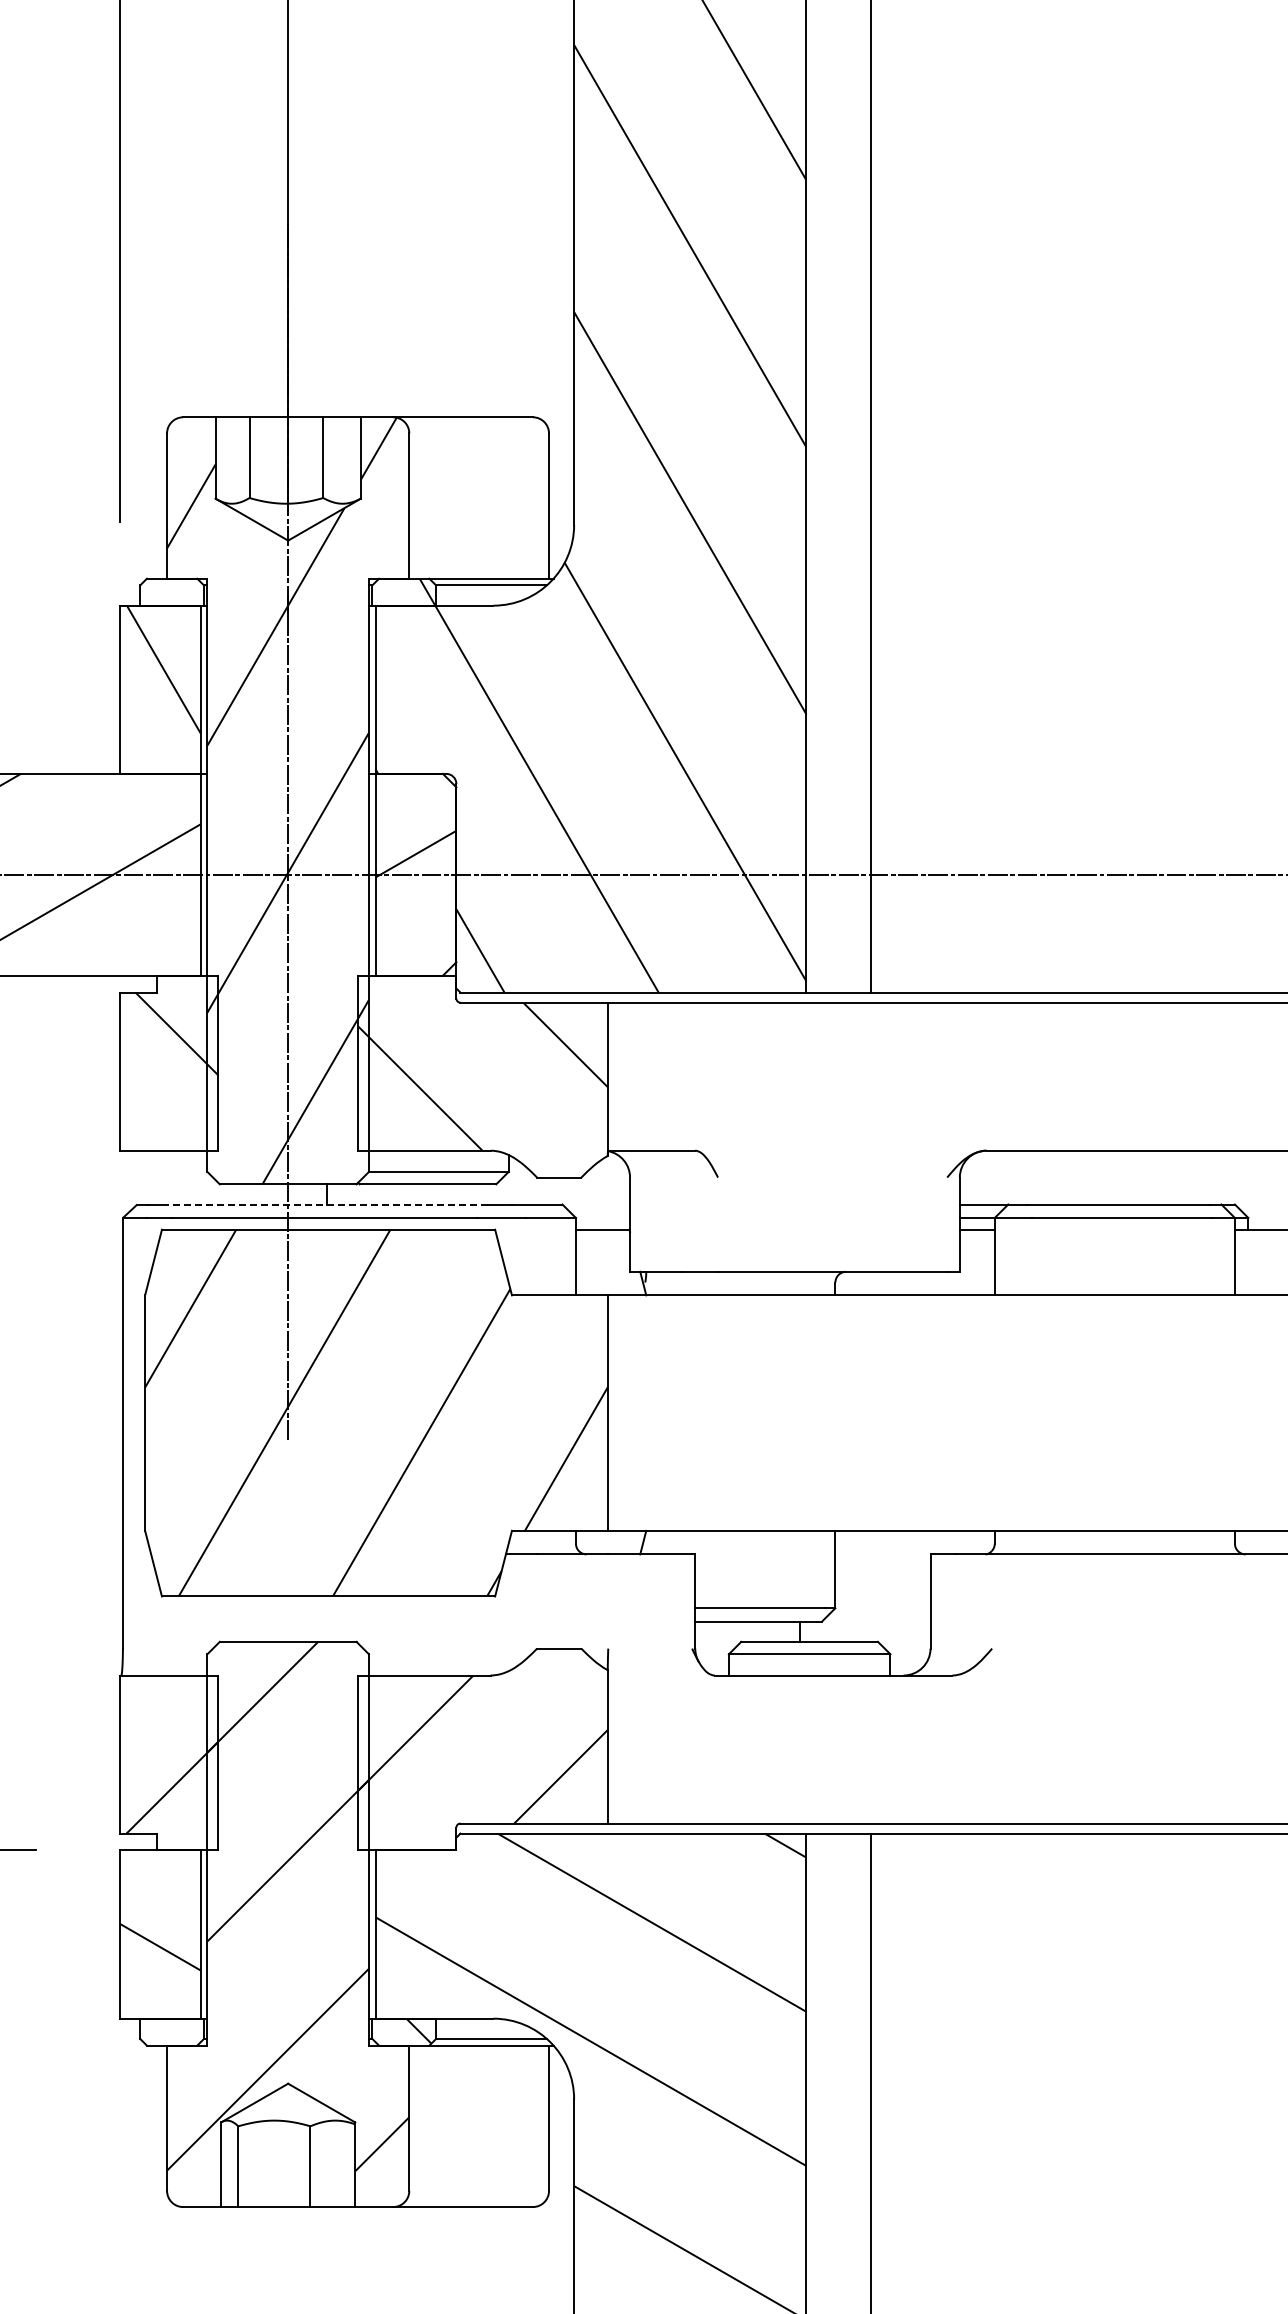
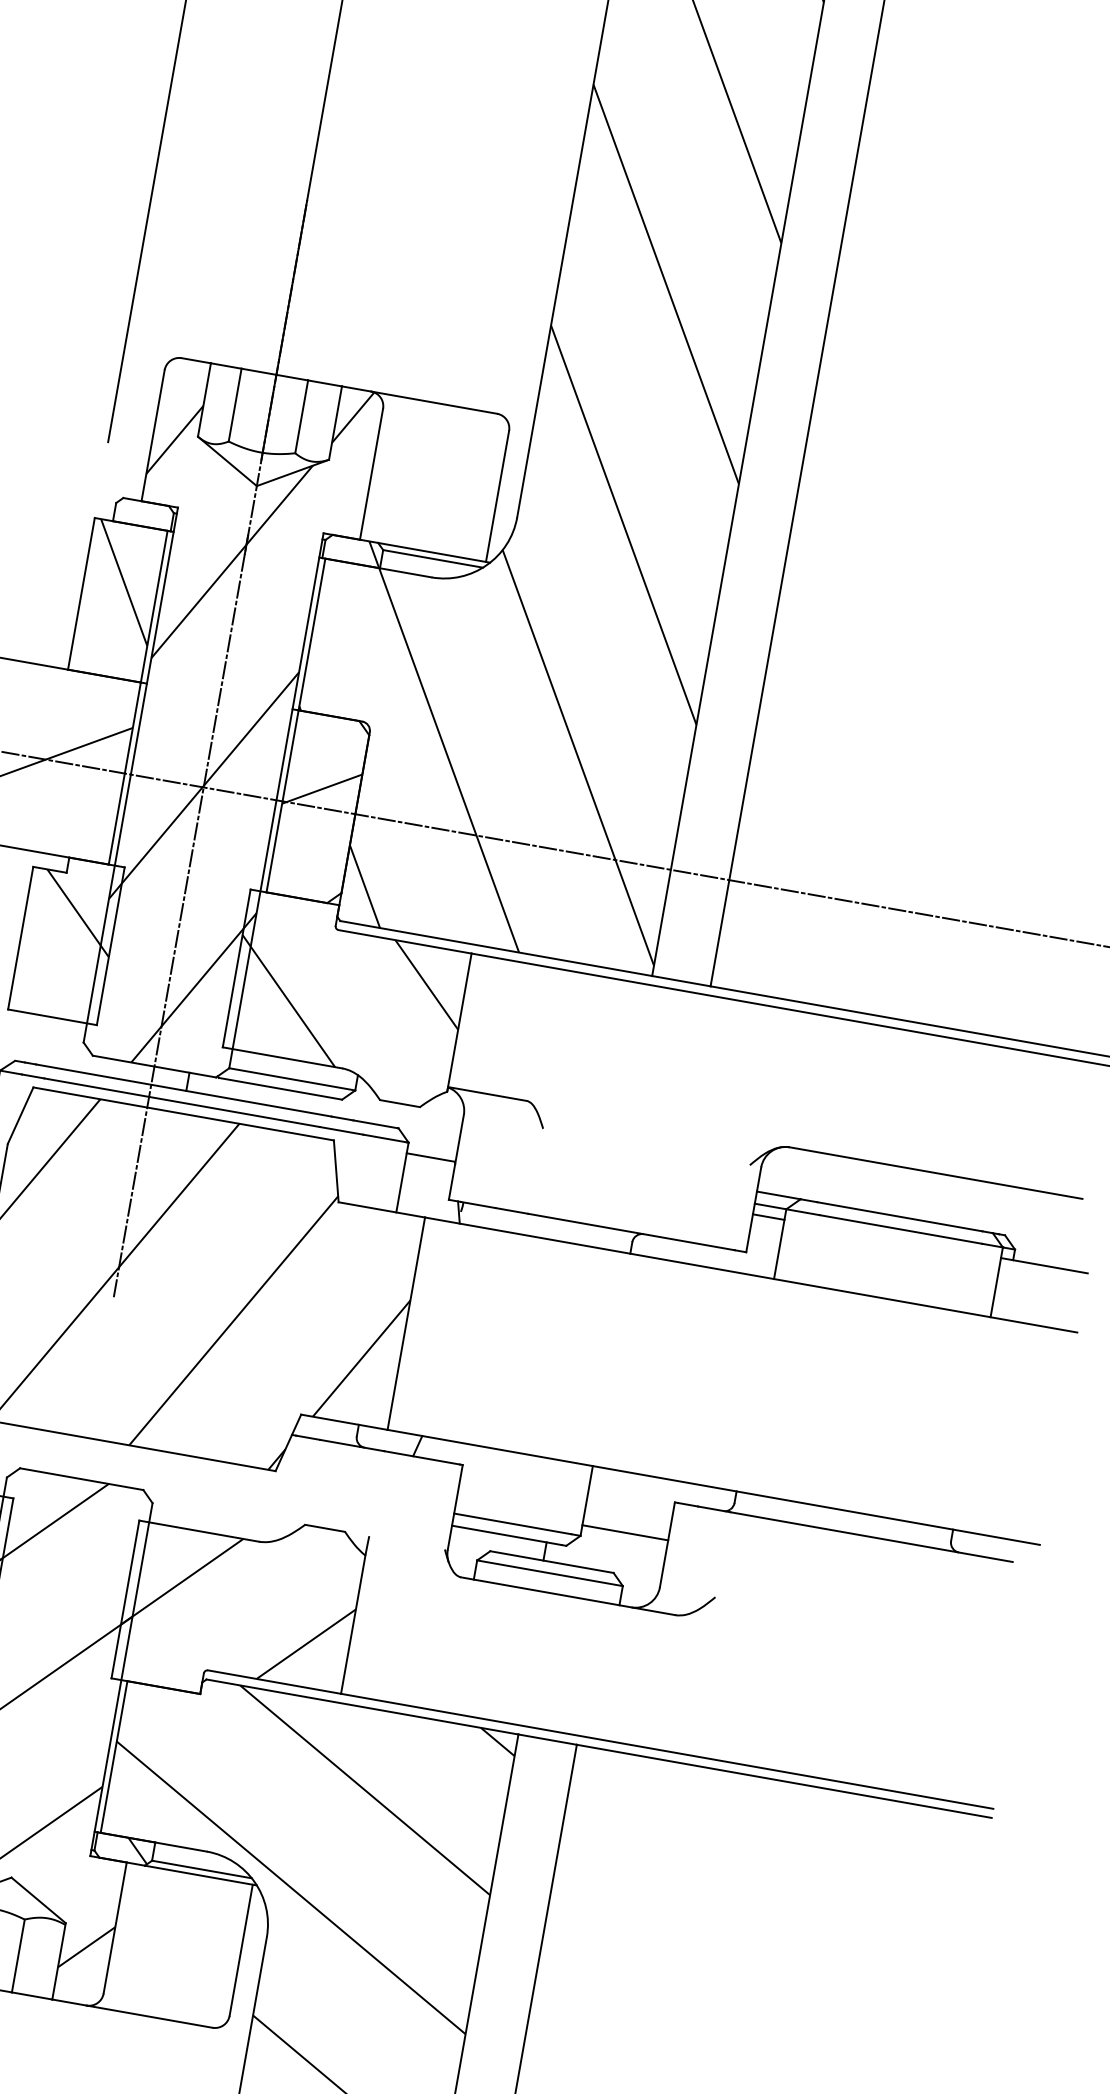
line: (324, 1204) -> (184, 1090), dashed -> solid
line: (882, 1596) -> (624, 1532), added

